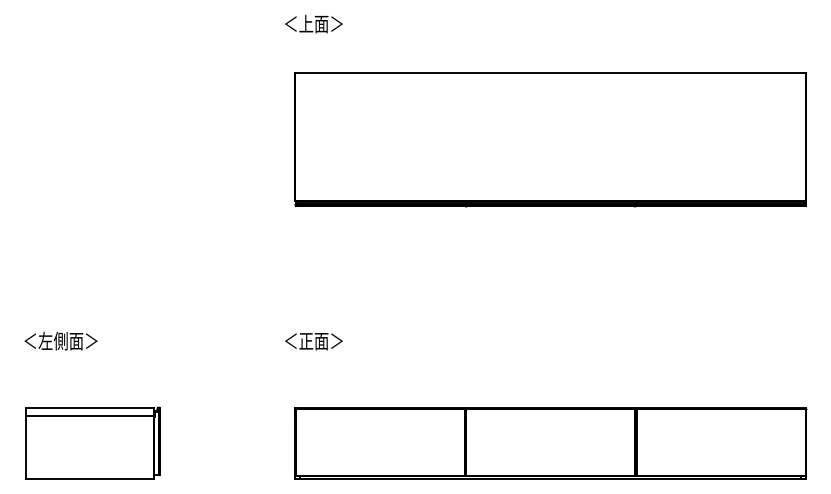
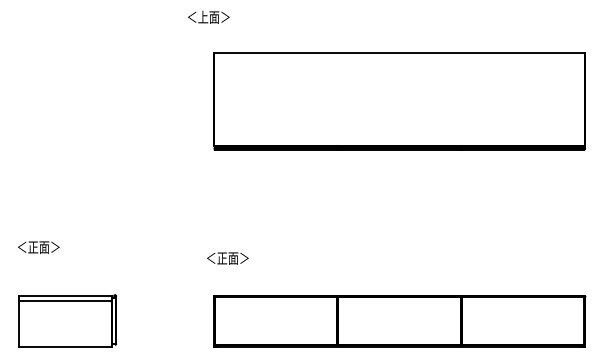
text: (313, 22) -> (208, 16), moved
text: (68, 340) -> (49, 246), ＜左側面＞ -> ＜正面＞
text: (313, 341) -> (227, 258), moved

